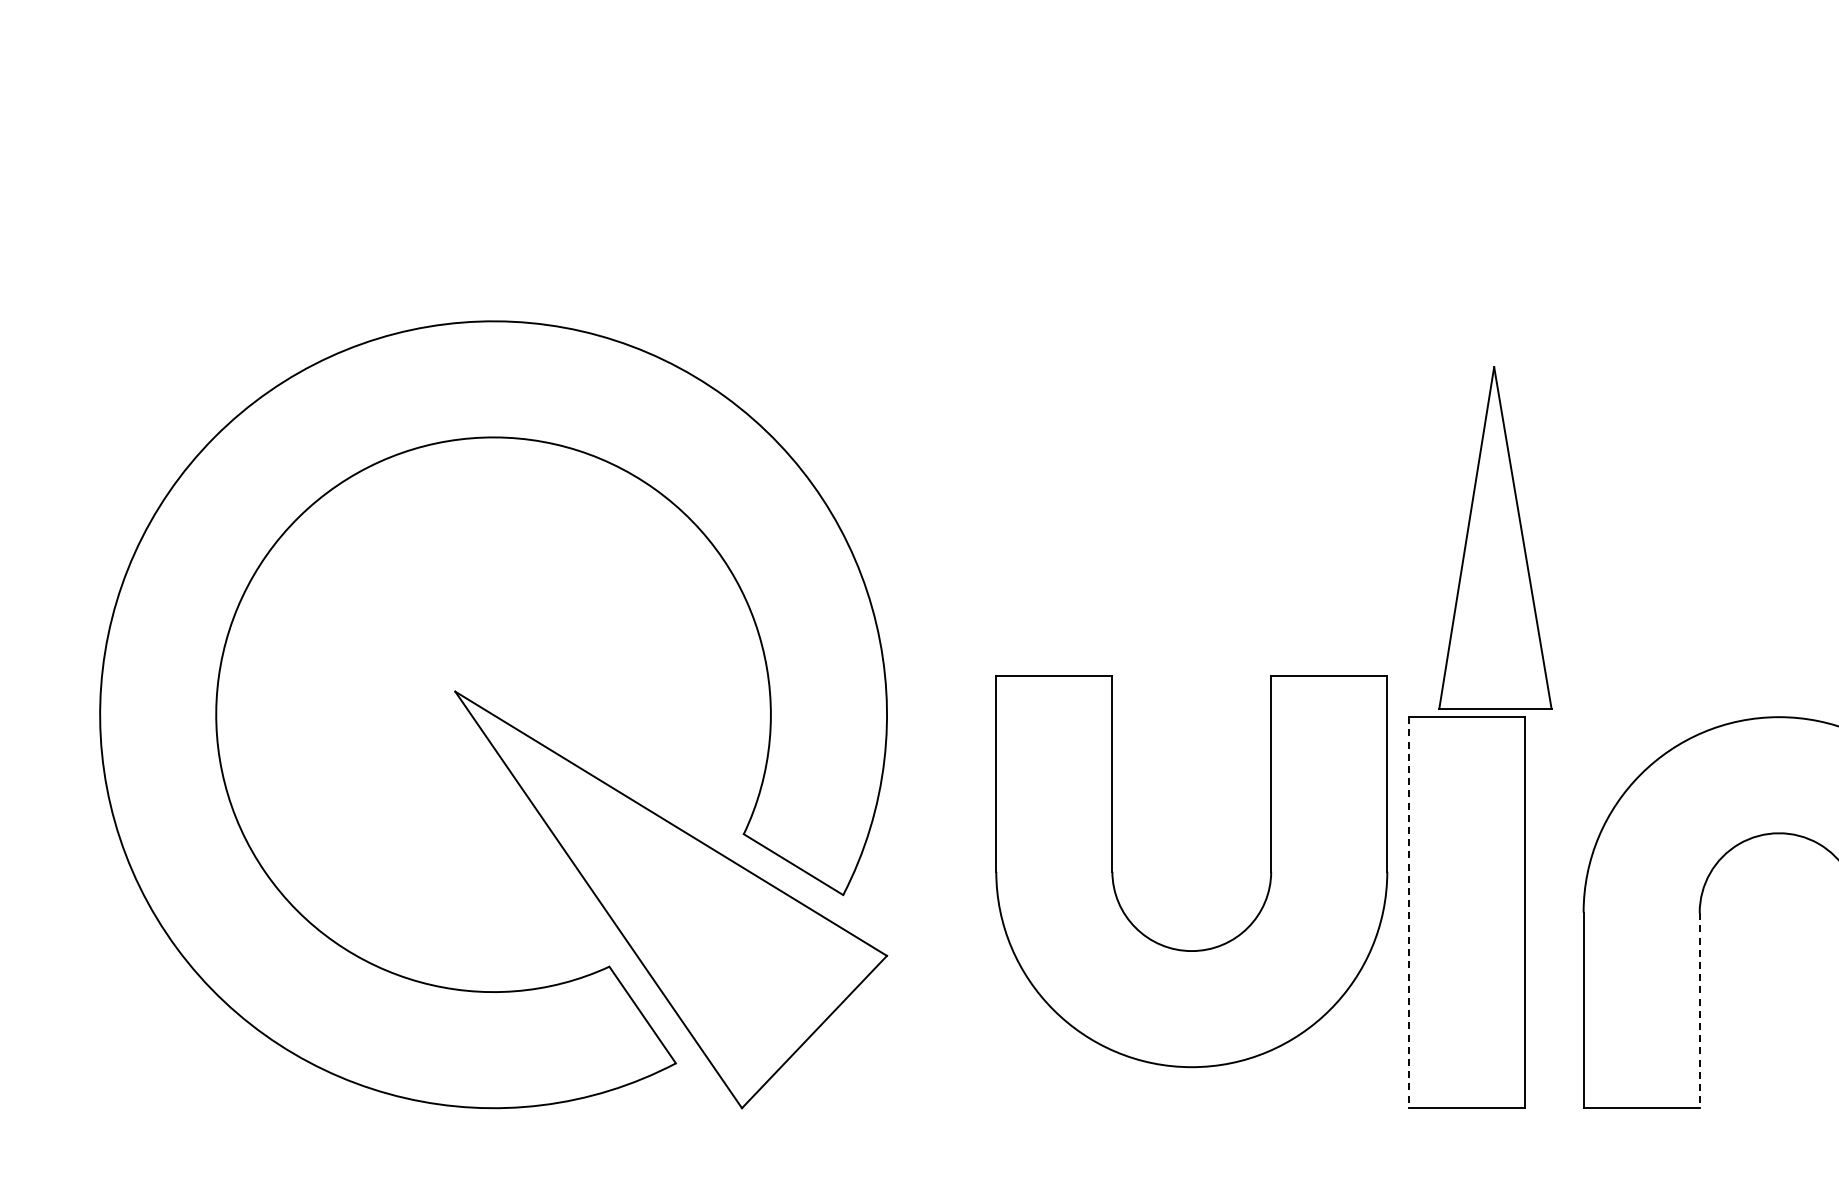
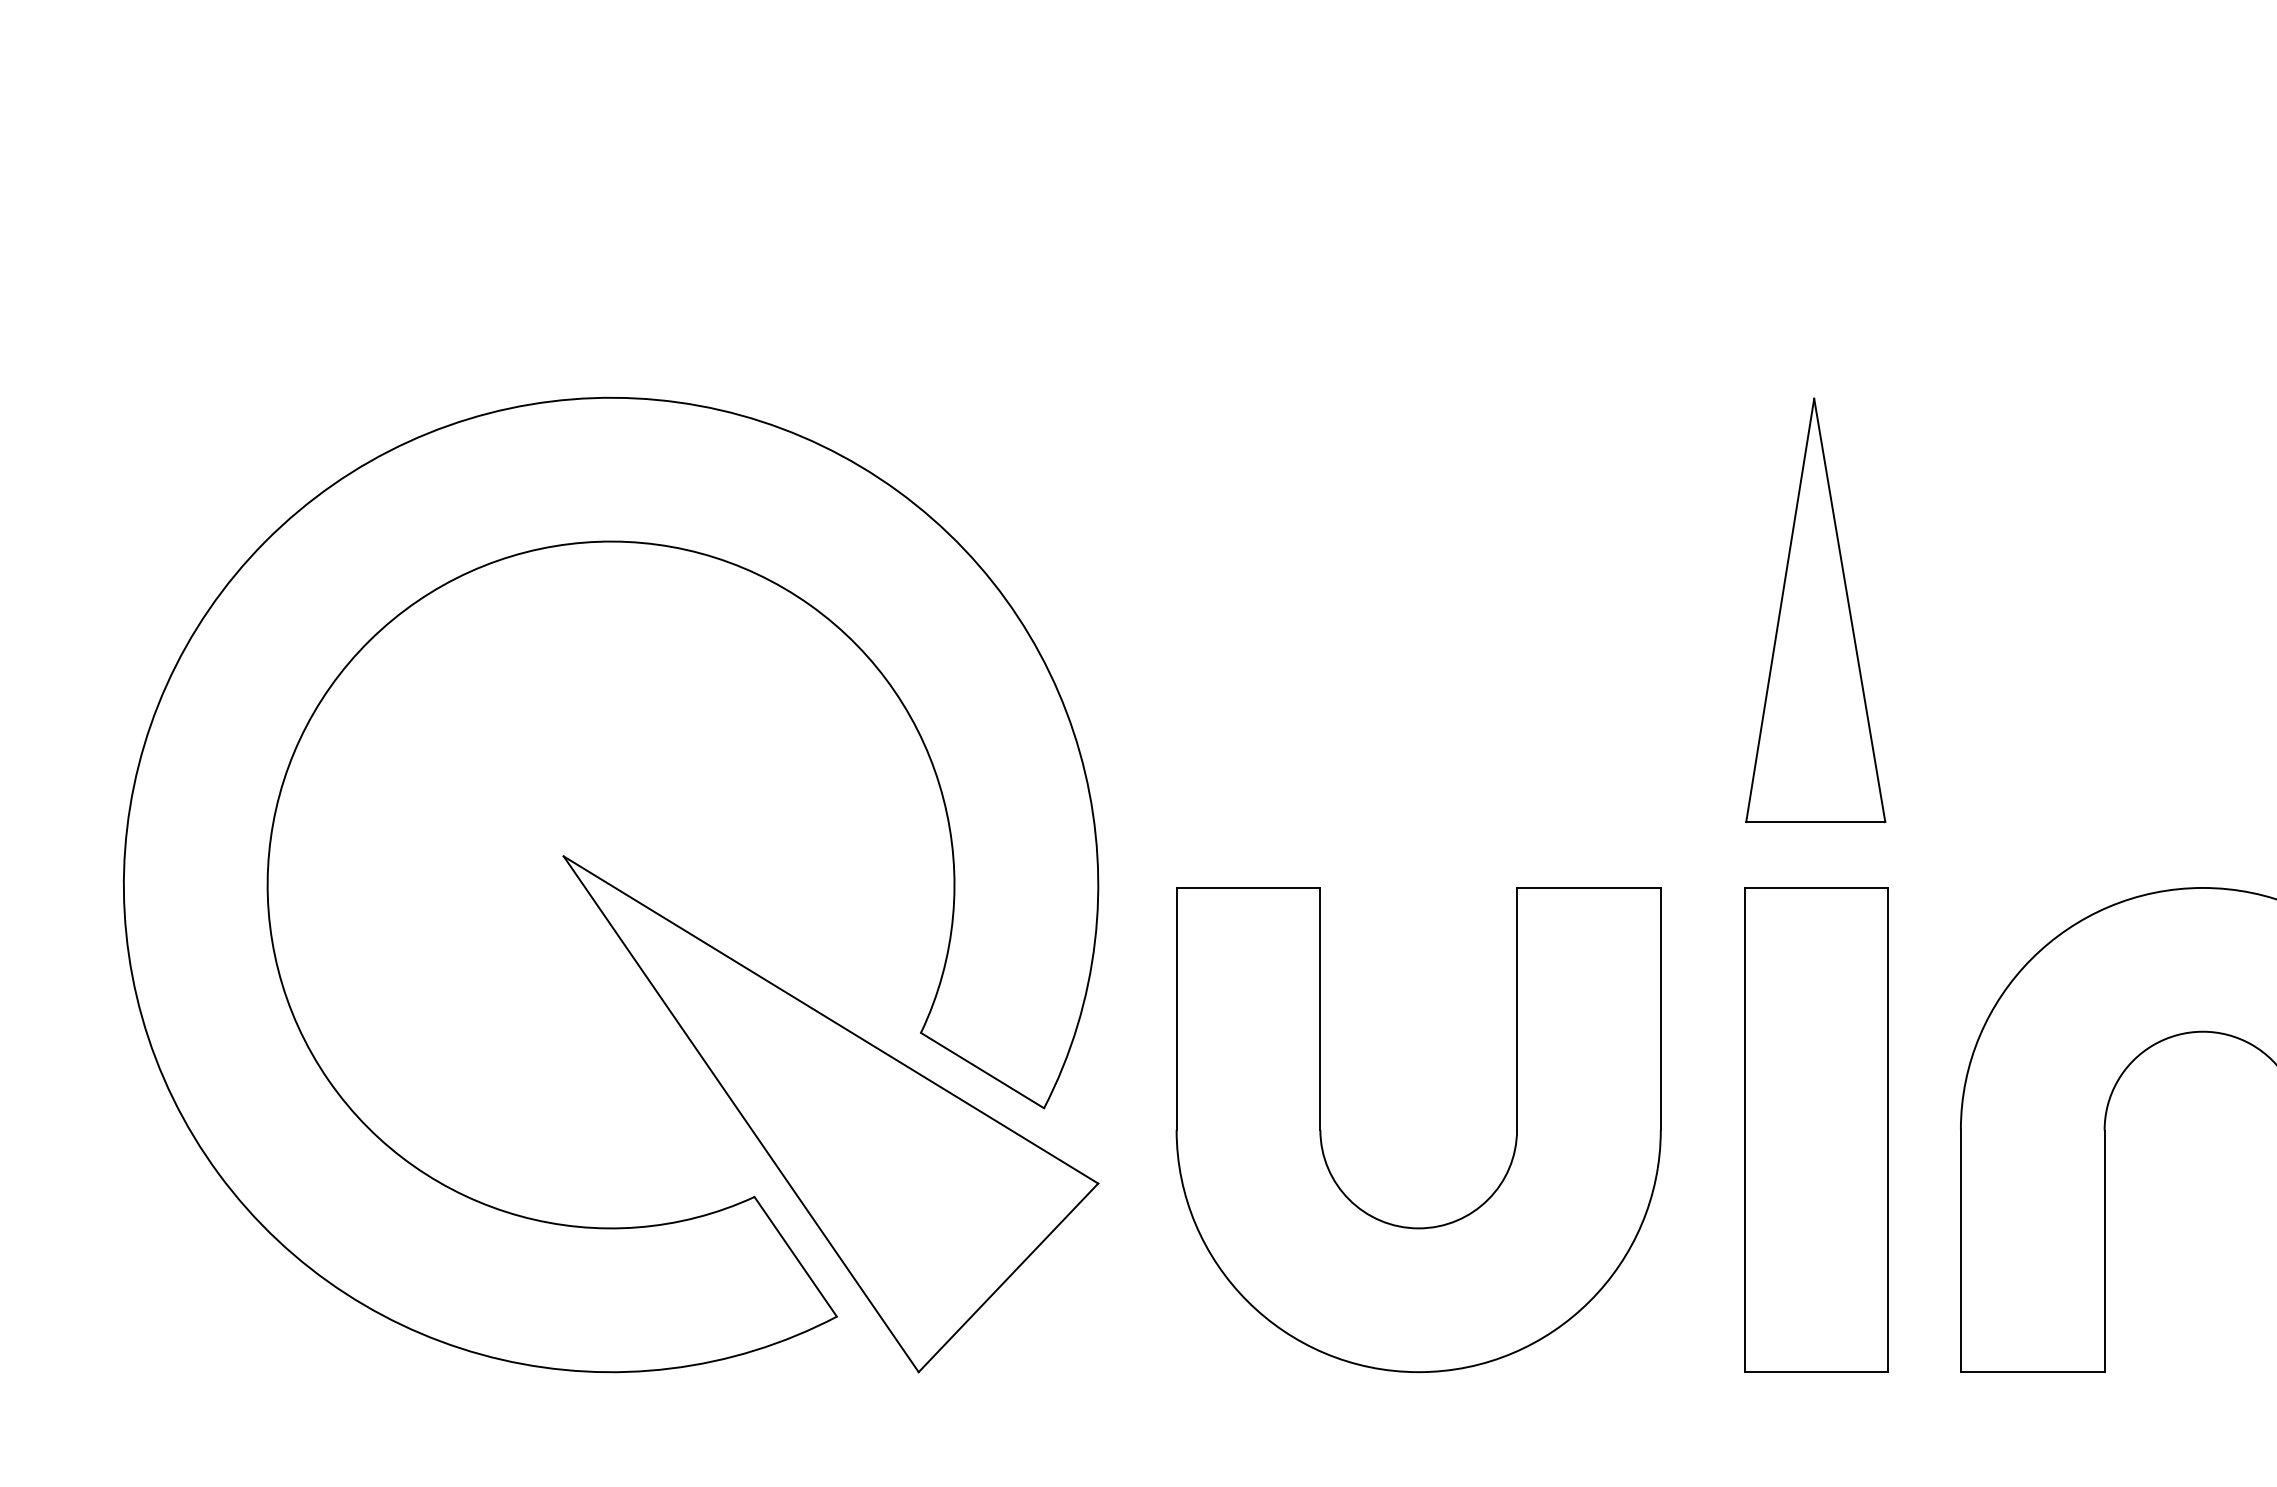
part: (1495, 537) -> (1815, 609), moved
part: (1115, 888) -> (1324, 1150), moved
line: (1409, 912) -> (1745, 1129), dashed -> solid
line: (1699, 1010) -> (2104, 1251), dashed -> solid

